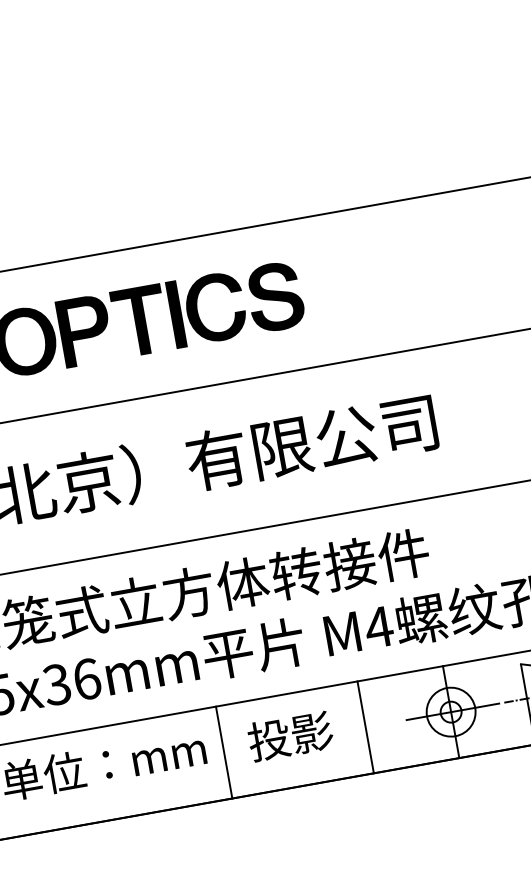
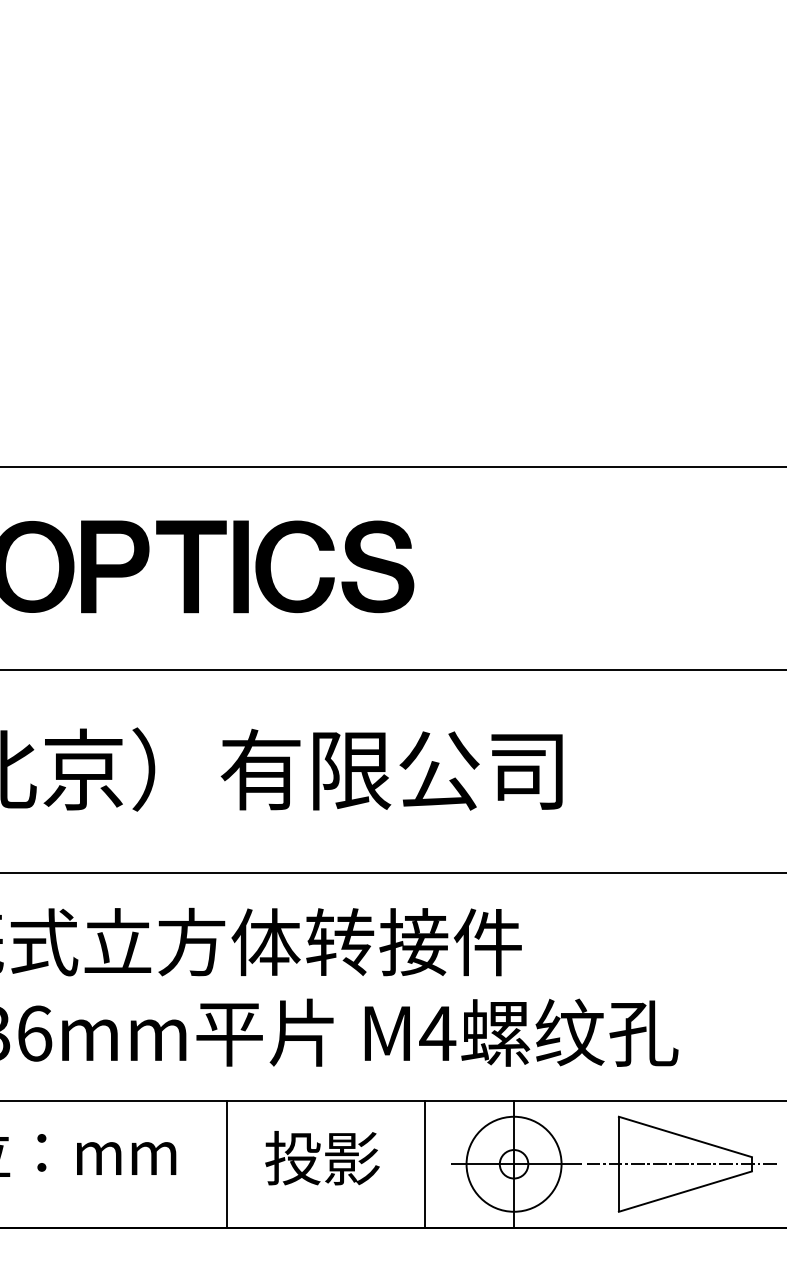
circle: (450, 711) -> (513, 1163), size x1.43
line: (365, 726) -> (425, 1163), moved
text: (290, 736) -> (322, 1158), moved
line: (223, 752) -> (226, 1163), moved

